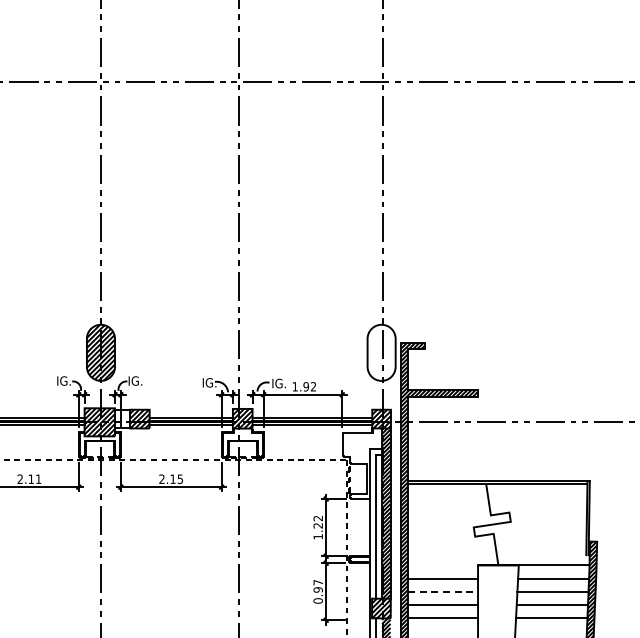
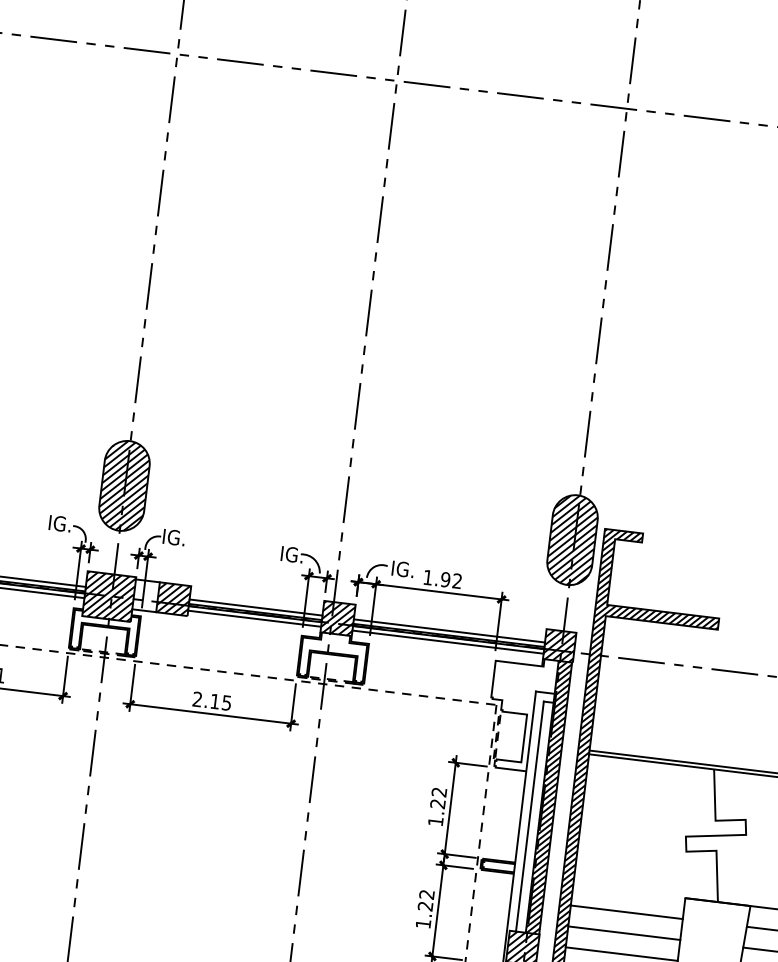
hatch: (381, 352) -> (572, 539), added
text: (317, 591) -> (424, 908), 0.97 -> 1.22
line: (443, 591) -> (625, 933), dashed -> solid

